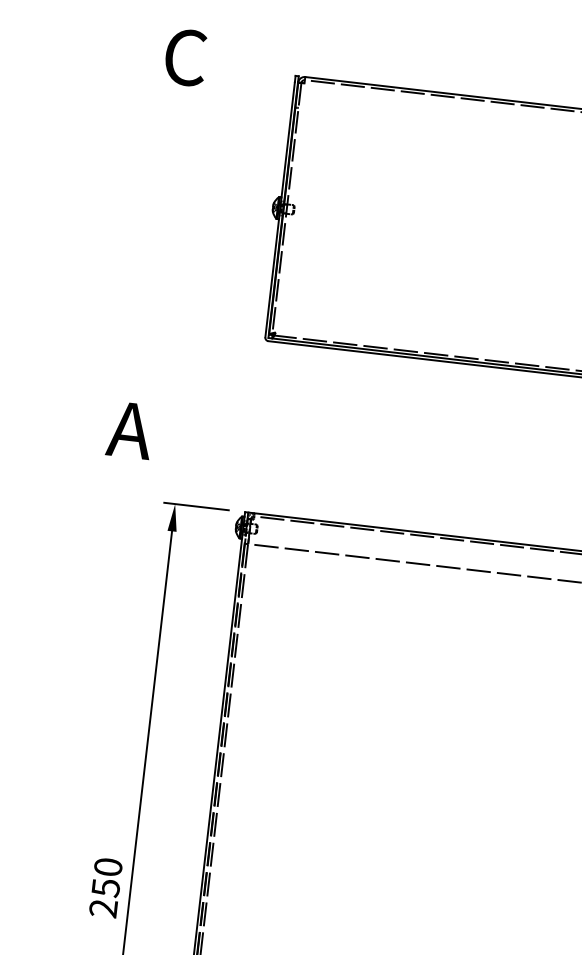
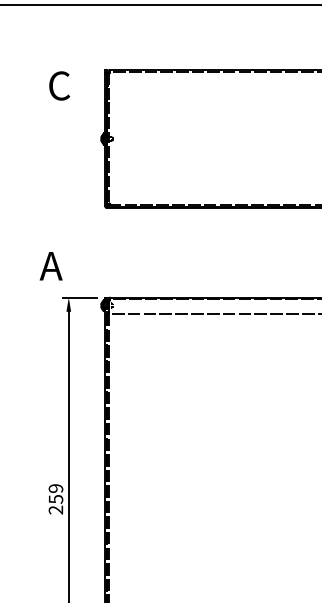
text: (185, 56) -> (59, 85), moved
text: (128, 430) -> (50, 266), moved
text: (107, 866) -> (55, 488), 250 -> 259

